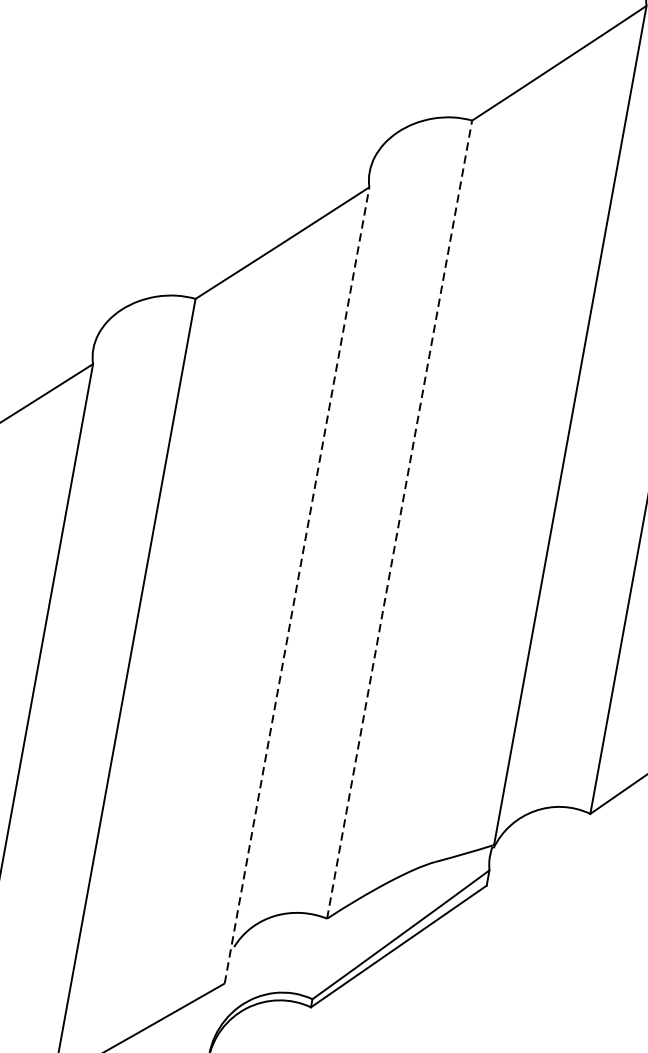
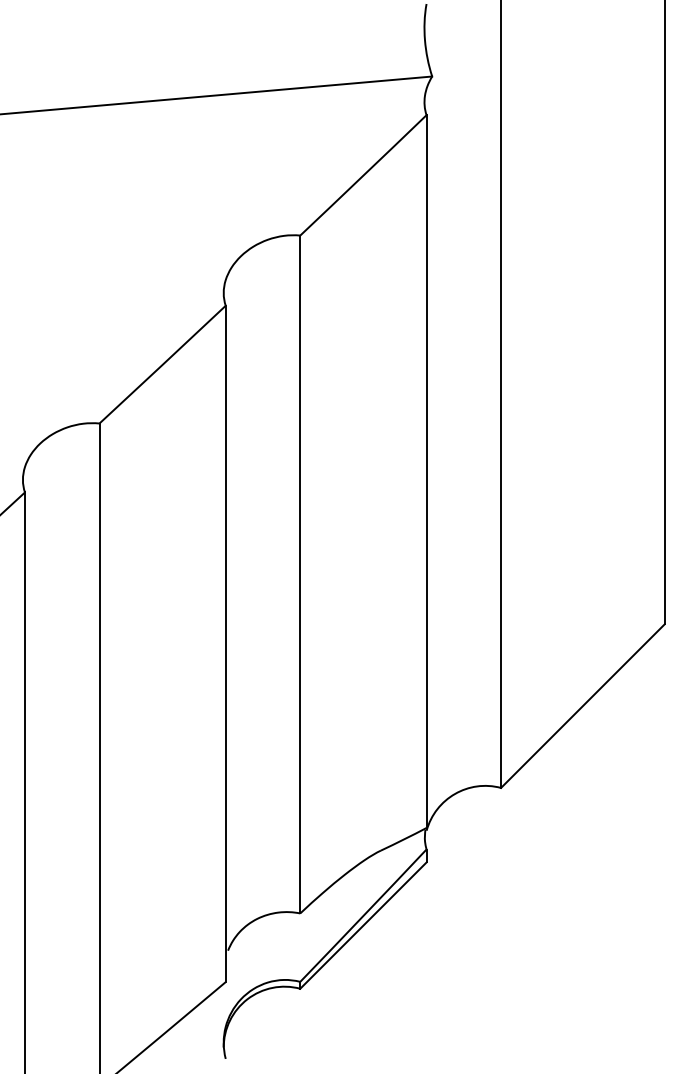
line: (399, 519) -> (300, 574), dashed -> solid
line: (296, 584) -> (225, 643), dashed -> solid

